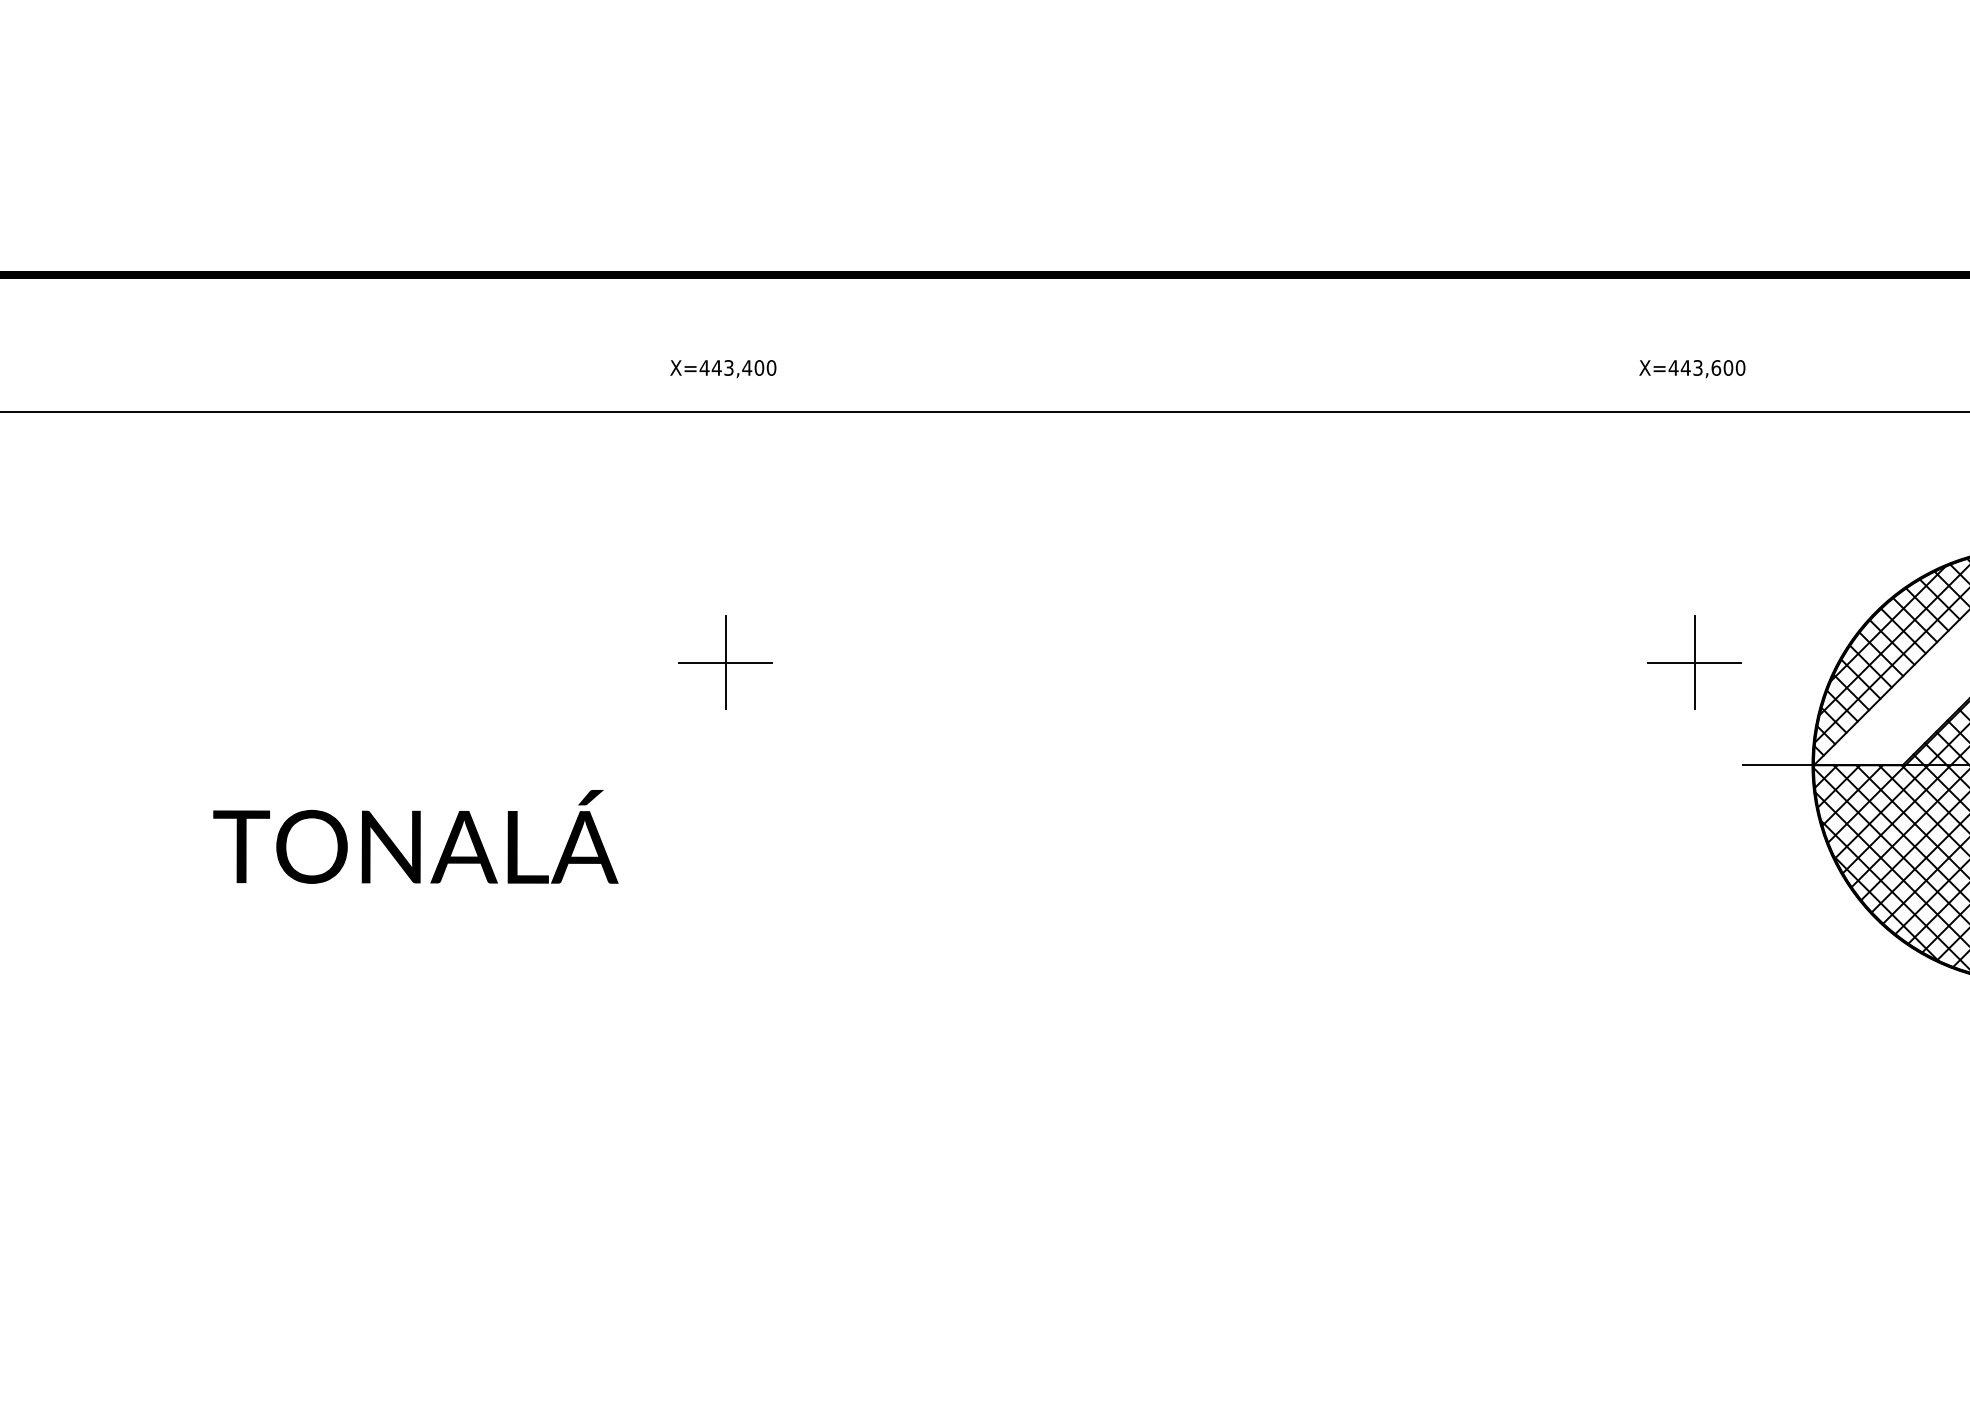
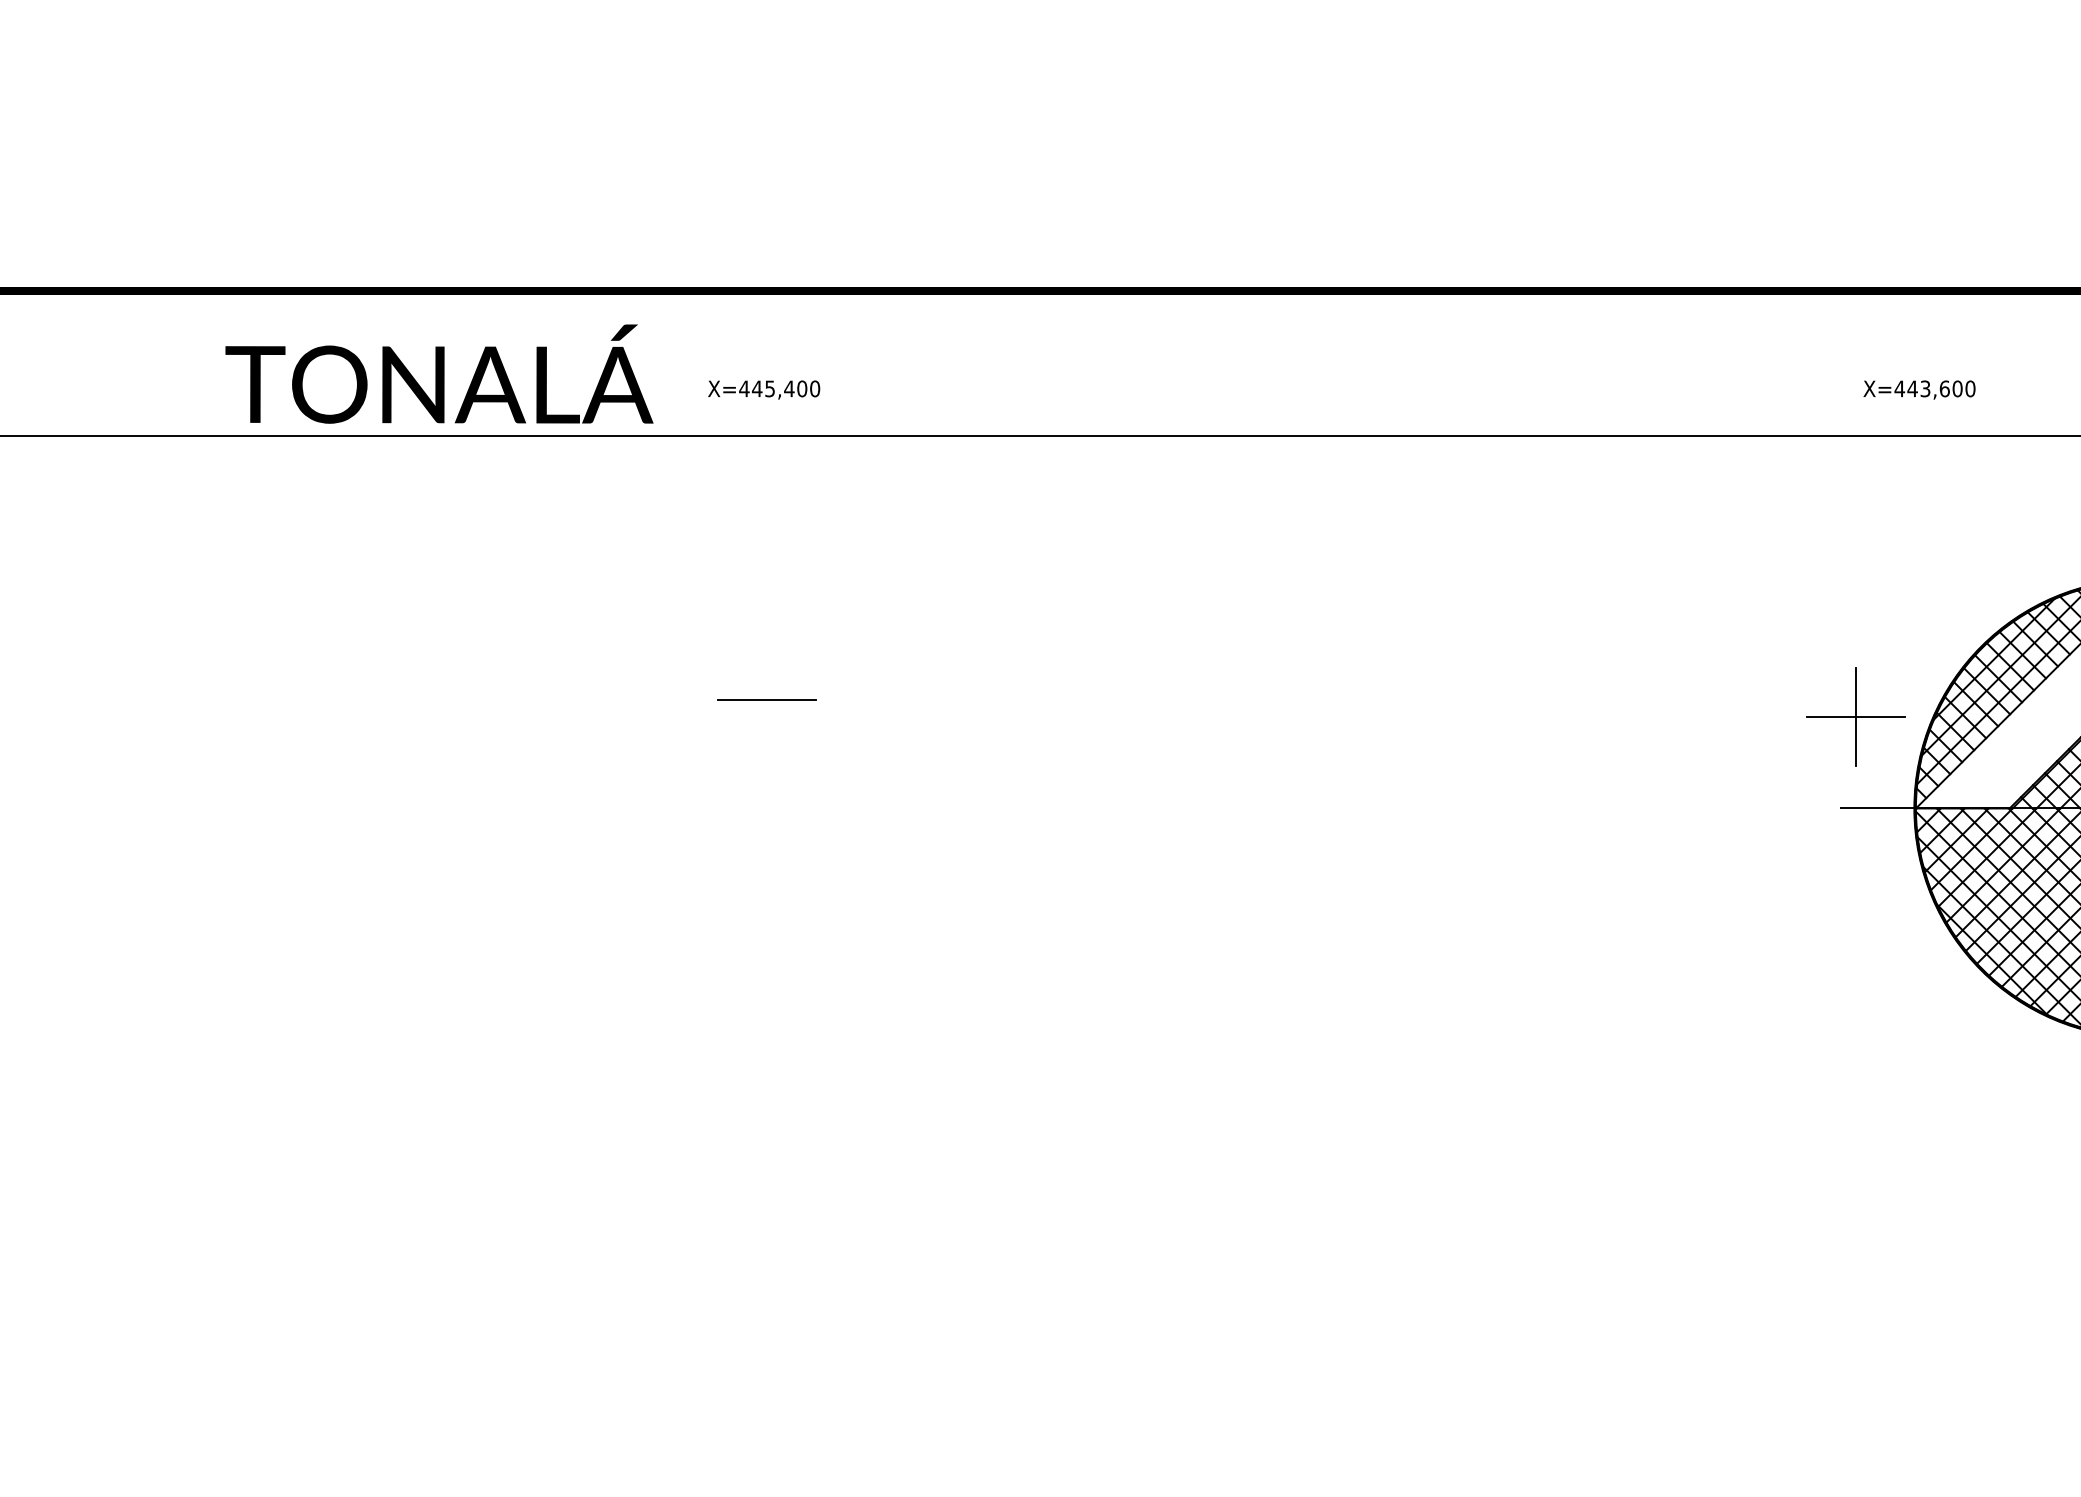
text: (728, 367) -> (769, 388), X=443,400 -> X=445,400
text: (1692, 368) -> (1919, 389), moved
part: (1694, 662) -> (1855, 716), moved
line: (725, 663) -> (766, 700), removed
text: (415, 836) -> (439, 373), moved

